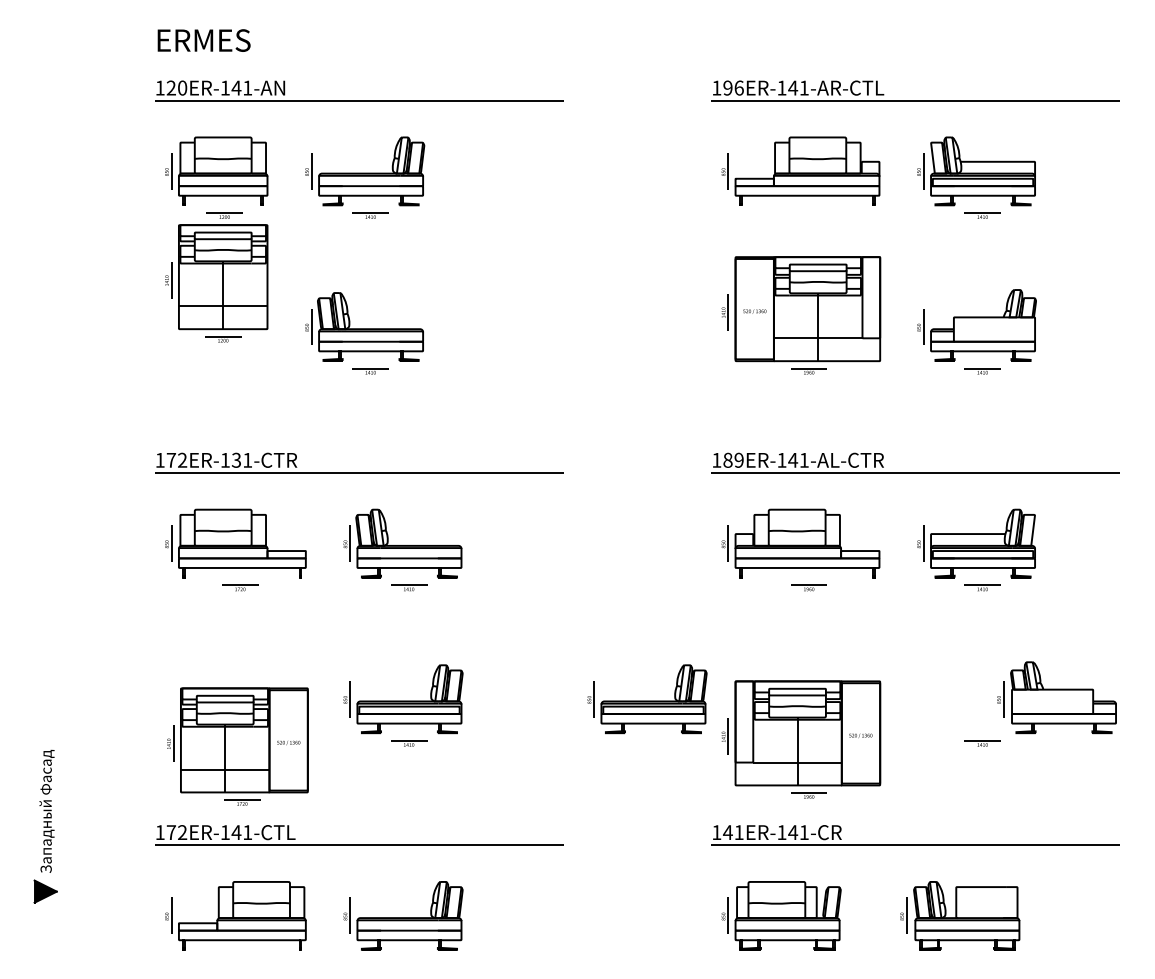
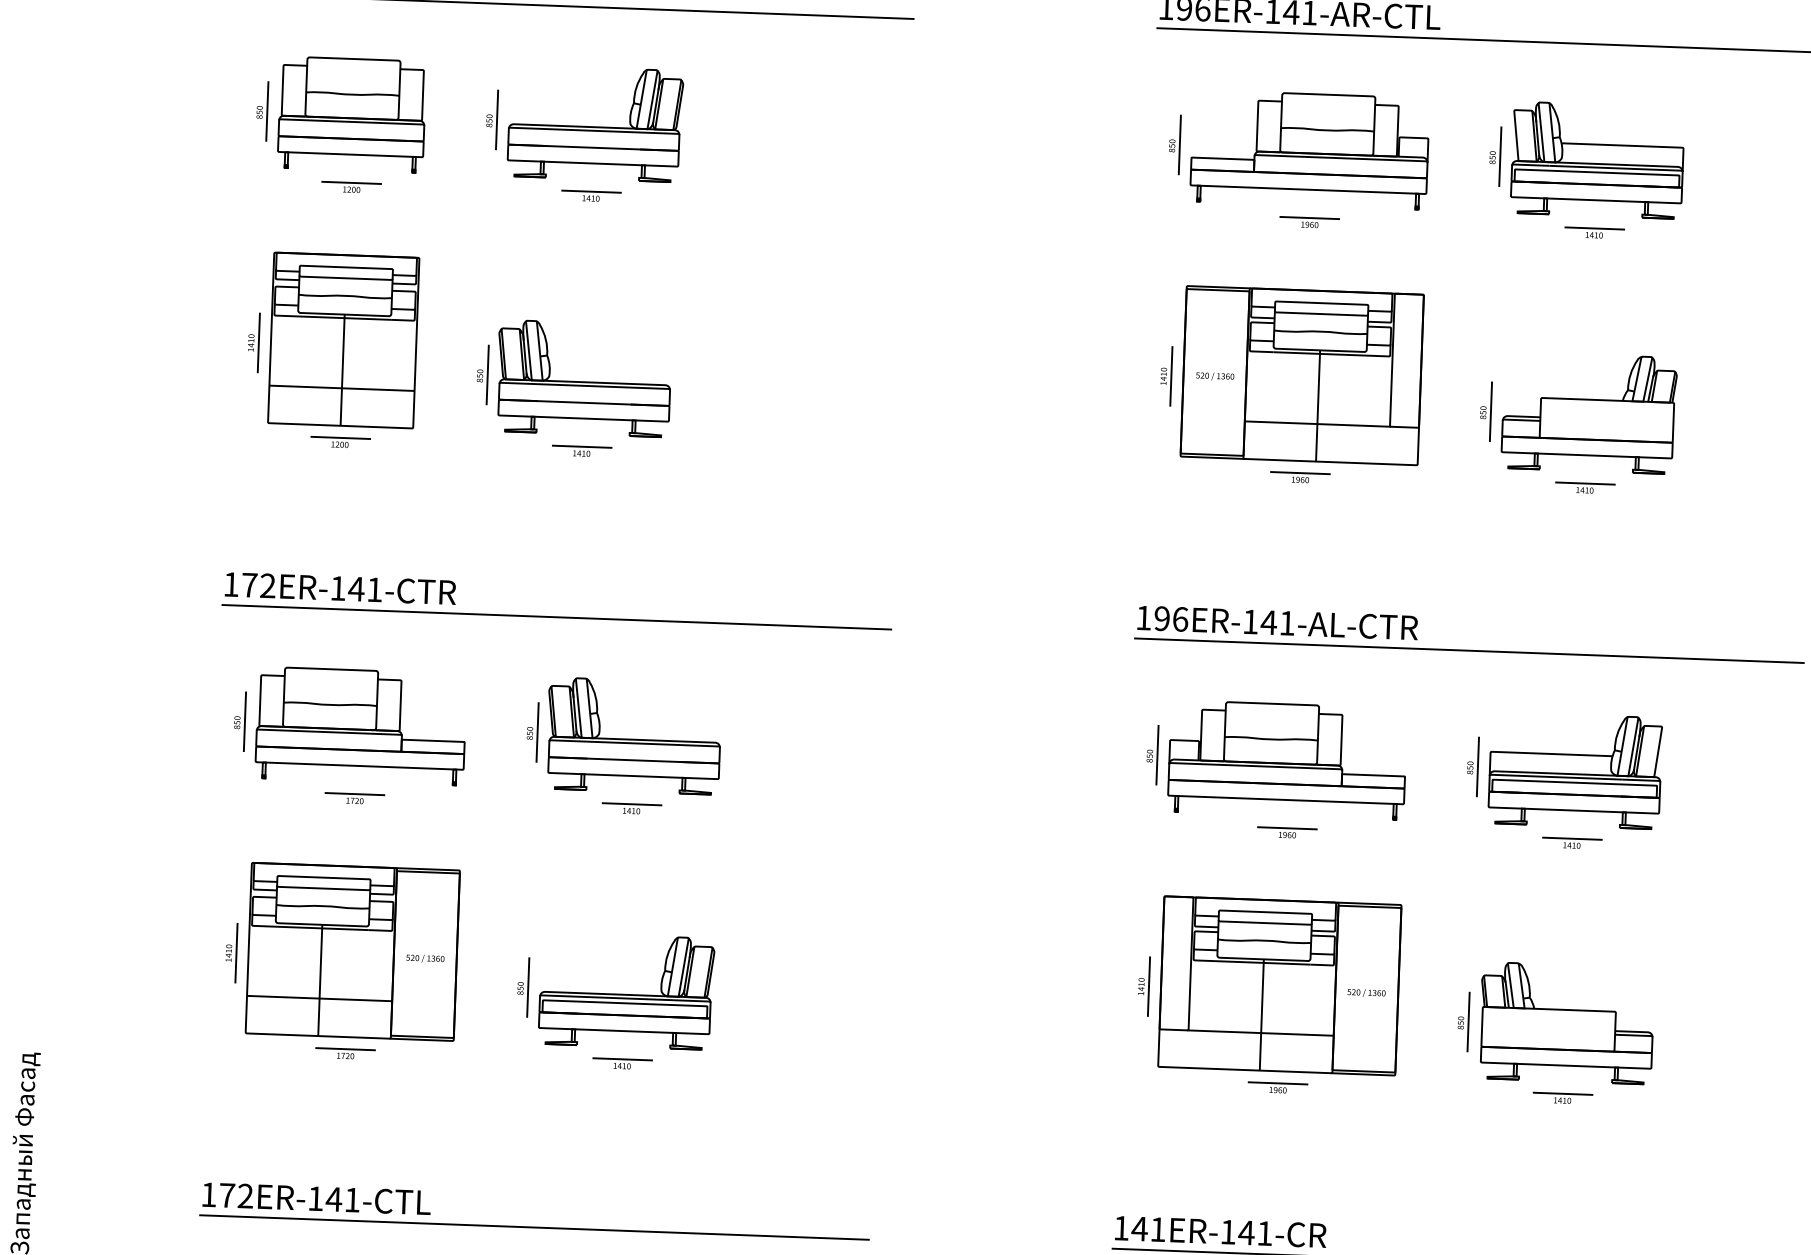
part: (808, 215) -> (1308, 222), added
part: (216, 283) -> (332, 350), moved
text: (236, 459) -> (356, 587), 172ER-131-CTR -> 172ER-141-CTR
text: (733, 459) -> (1171, 617), 189ER-141-AL-CTR -> 196ER-141-AL-CTR
part: (1056, 697) -> (1555, 1022), moved
part: (647, 699) -> (1015, 1005), removed
part: (801, 739) -> (1269, 995), moved
part: (237, 746) -> (341, 961), moved

